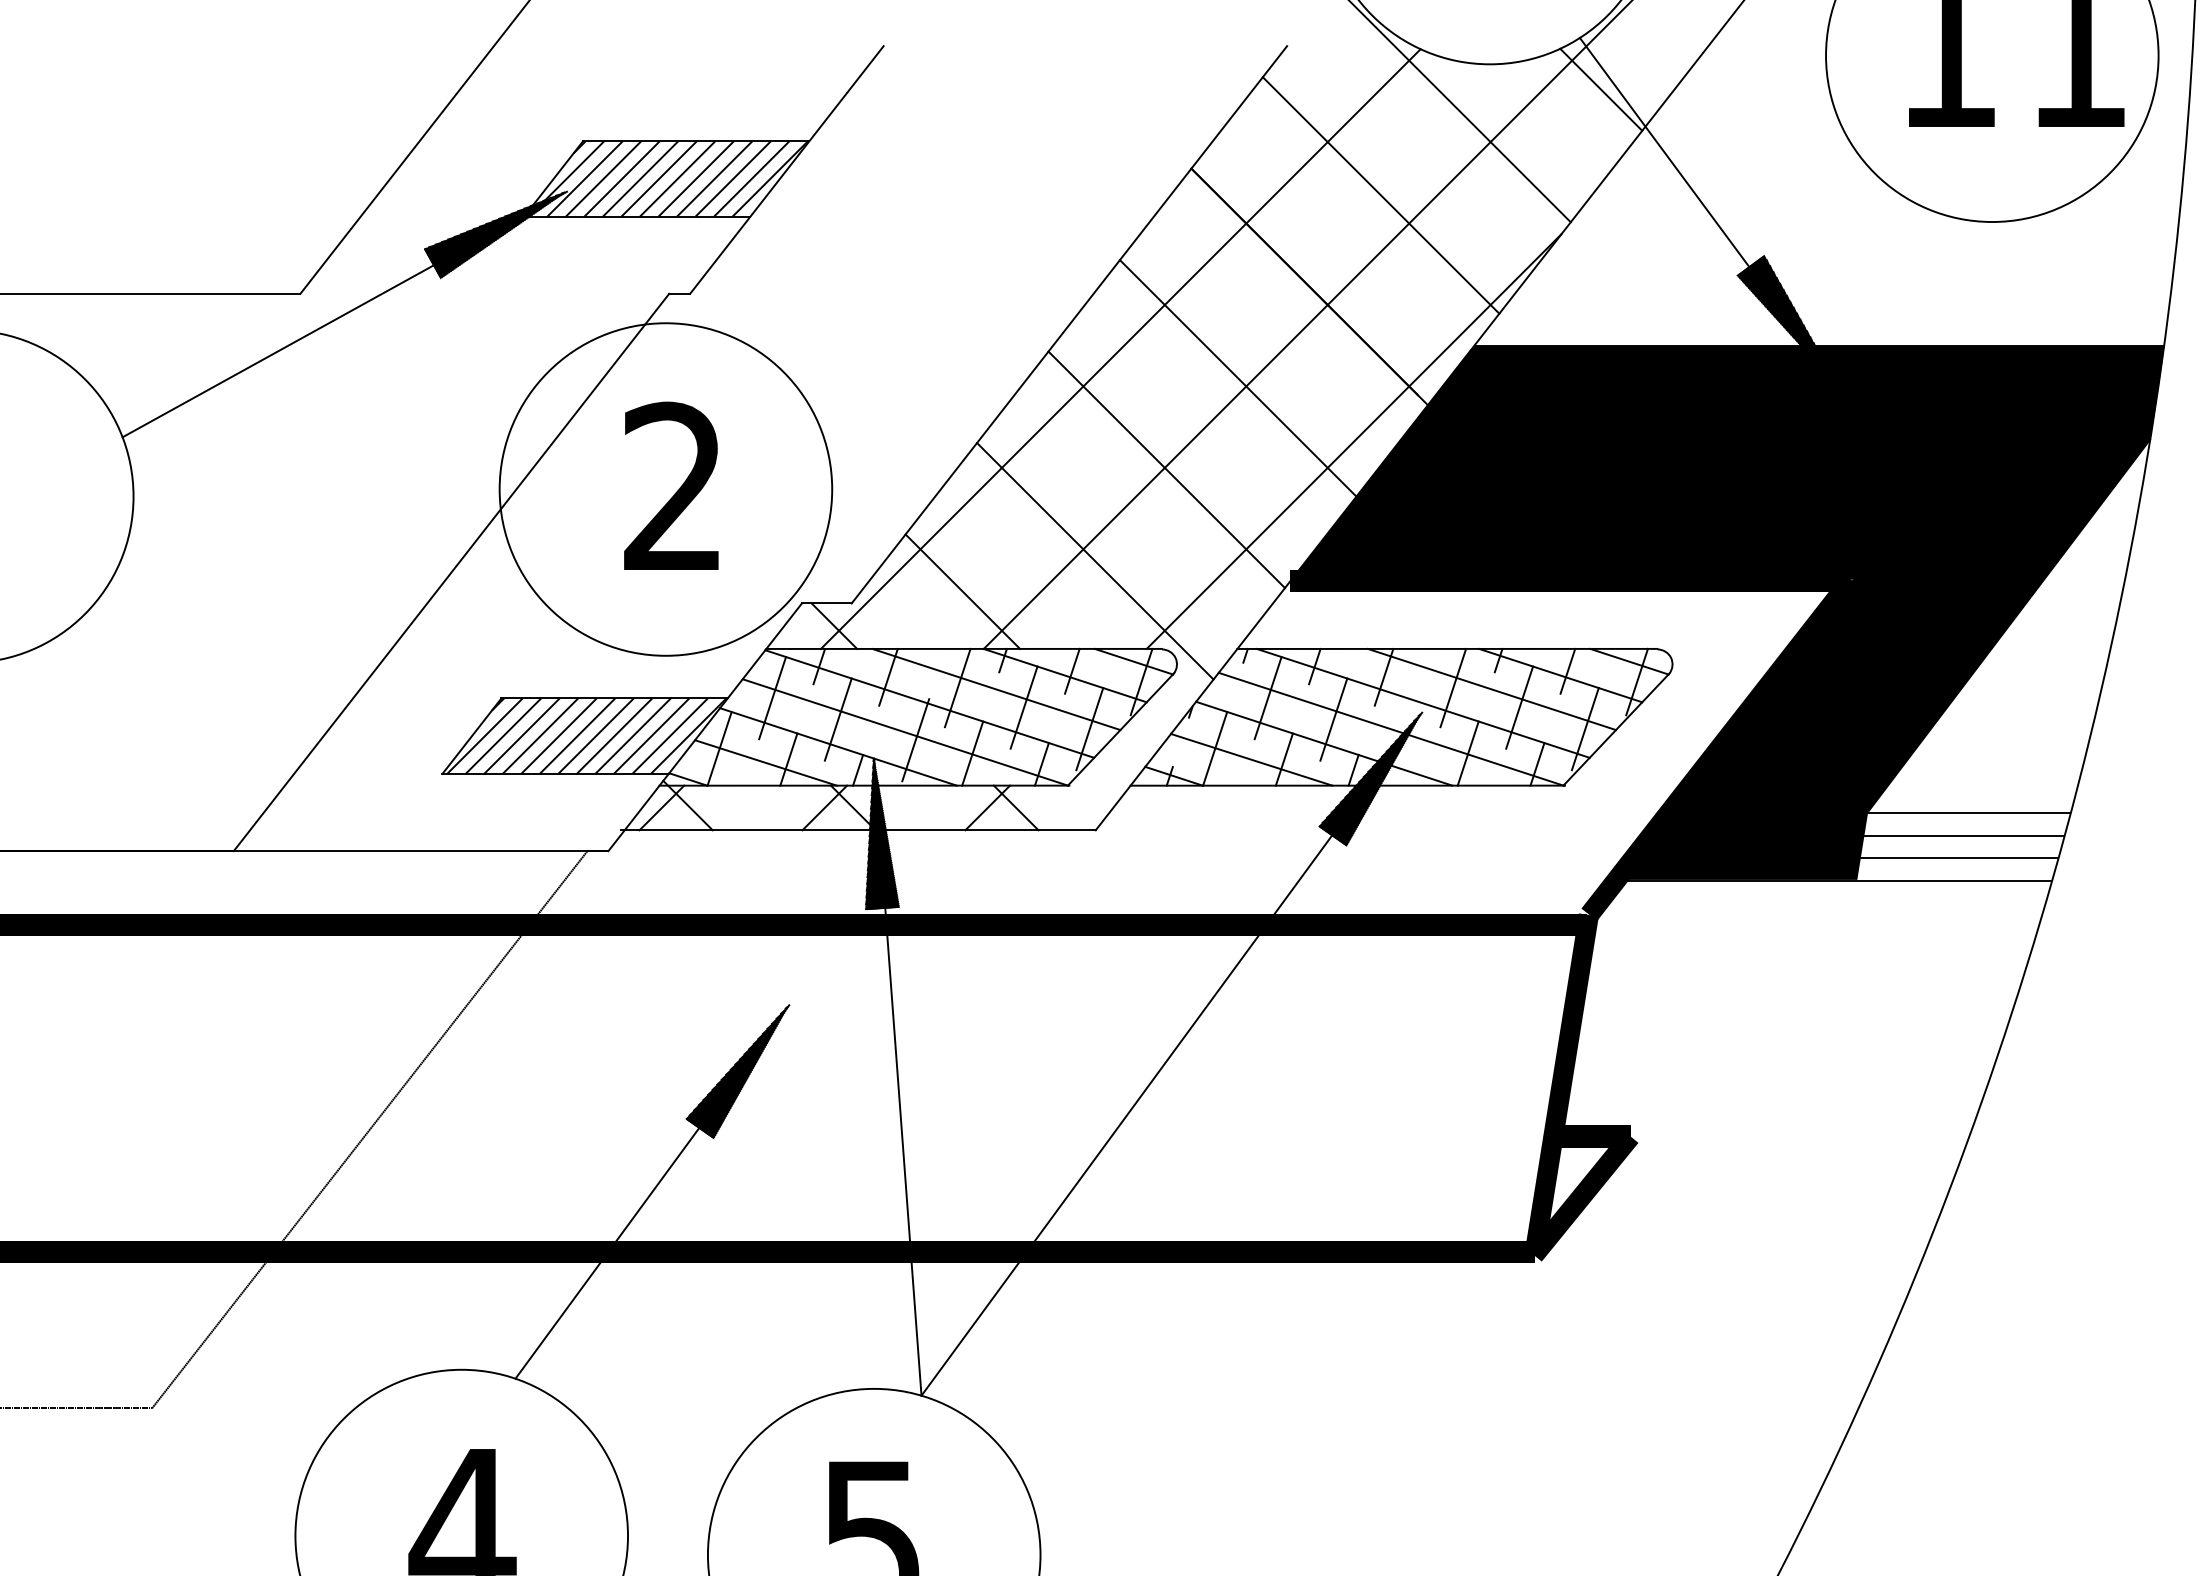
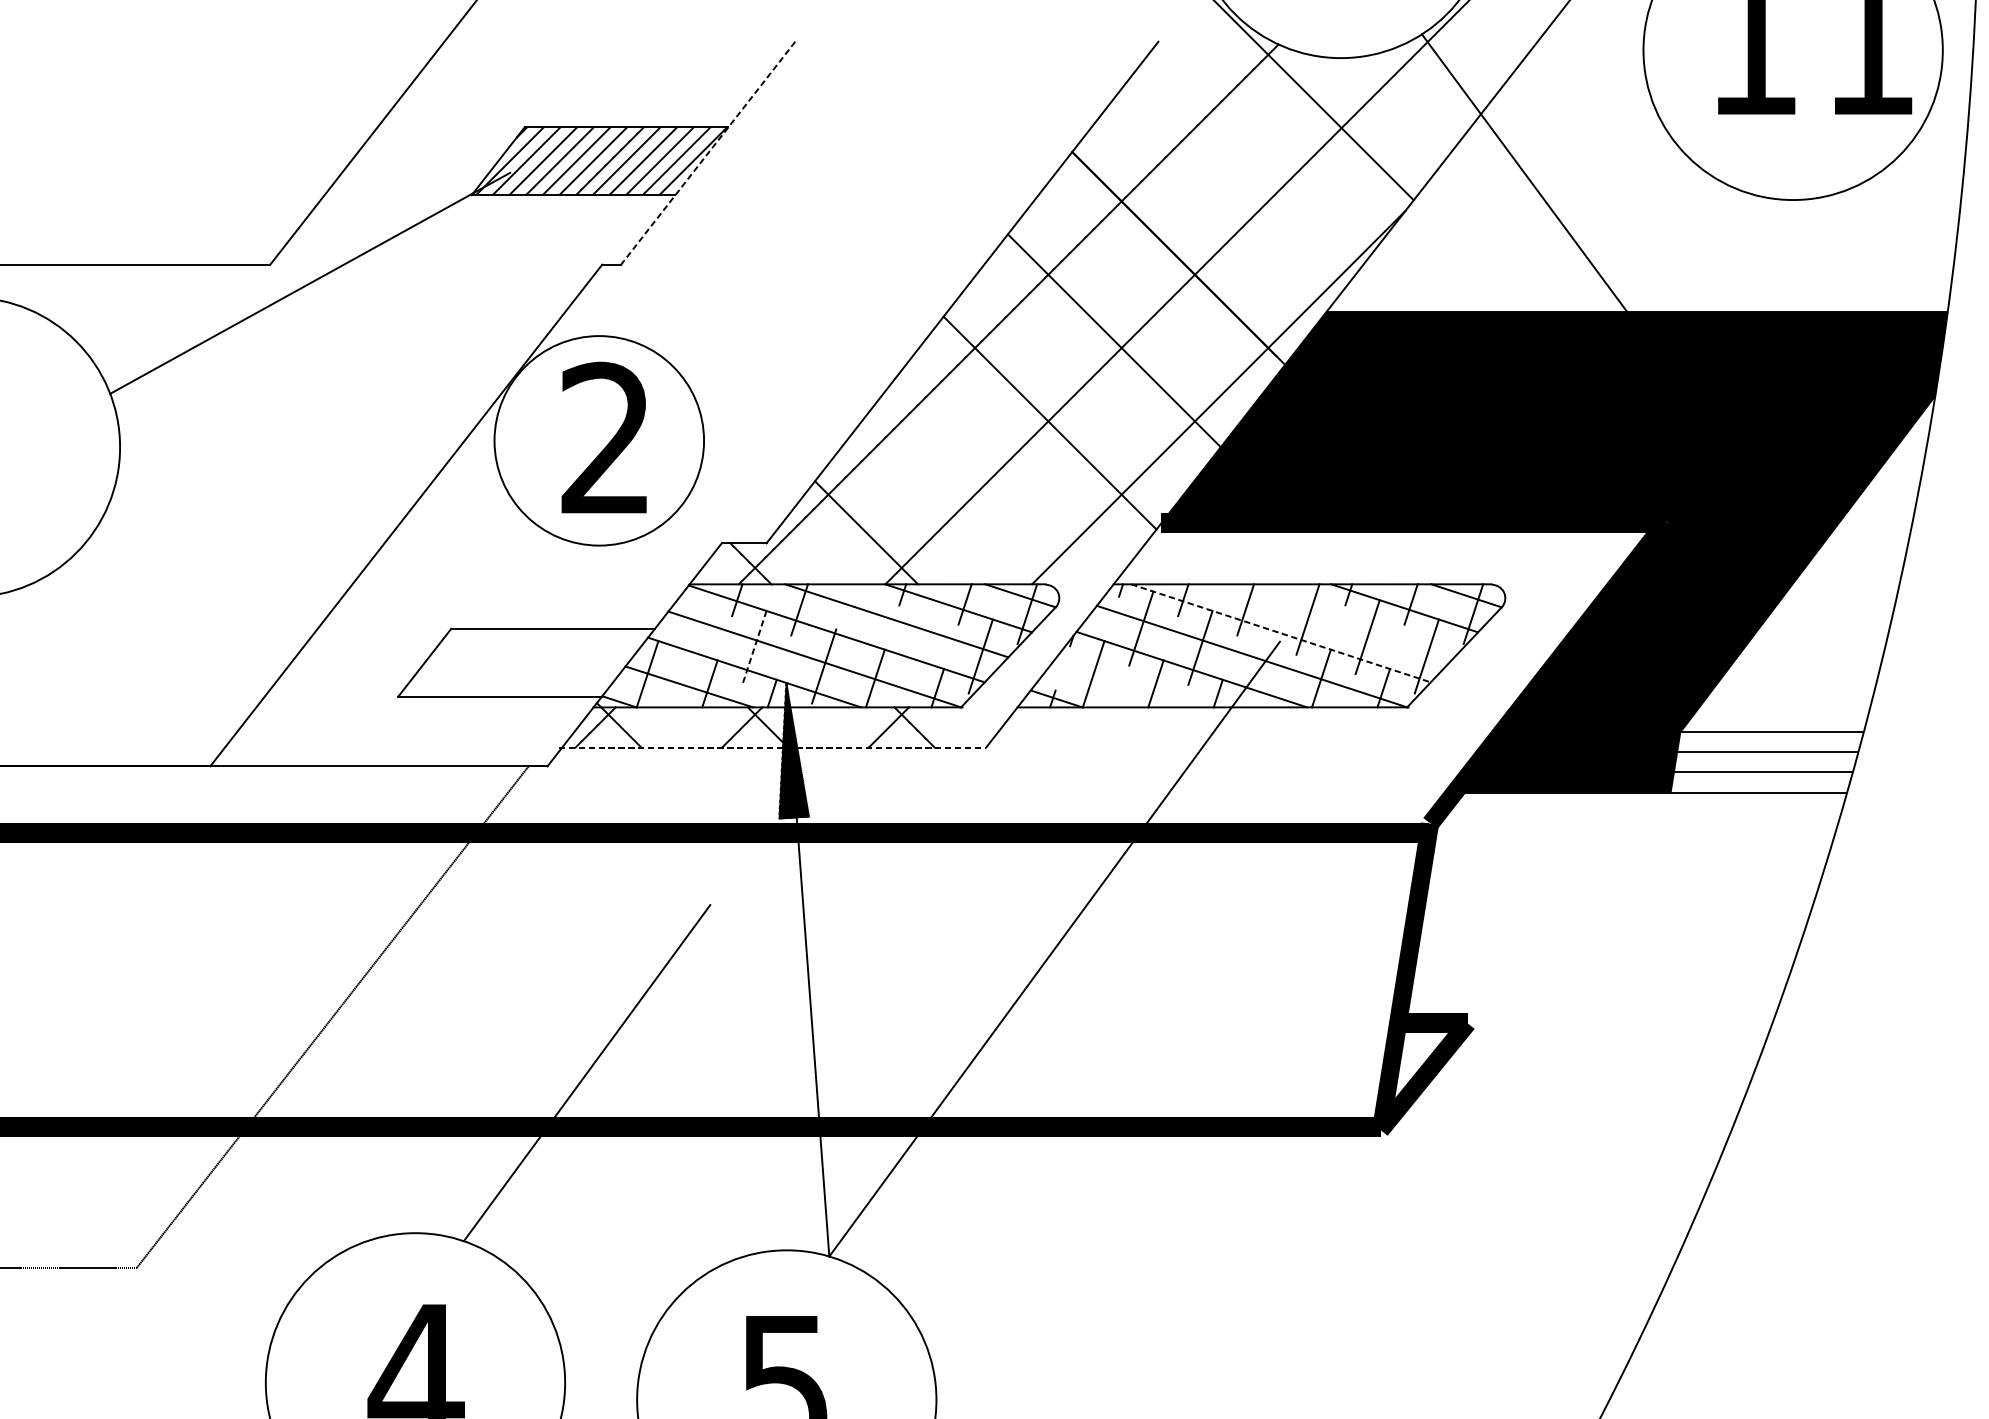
line: (1601, 89) -> (1441, 80), removed
line: (786, 170) -> (707, 153), solid -> dashed
line: (1380, 195) -> (1242, 176), removed
hatch: (494, 235) -> (444, 212), removed
hatch: (1787, 321) -> (1608, 289), removed
circle: (665, 489) -> (598, 440), size x0.7
line: (1095, 561) -> (985, 505), removed
line: (957, 687) -> (861, 619), removed
line: (1492, 689) -> (1343, 620), removed
line: (772, 698) -> (695, 628), removed
line: (1423, 703) -> (1281, 633), solid -> dashed
line: (1023, 707) -> (921, 637), removed
line: (838, 720) -> (754, 648), solid -> dashed
hatch: (586, 735) -> (527, 662), removed
line: (1251, 759) -> (1126, 683), removed
hatch: (1369, 779) -> (1232, 701), removed
line: (858, 830) -> (772, 747), solid -> dashed
hatch: (736, 1072) -> (662, 965), removed

